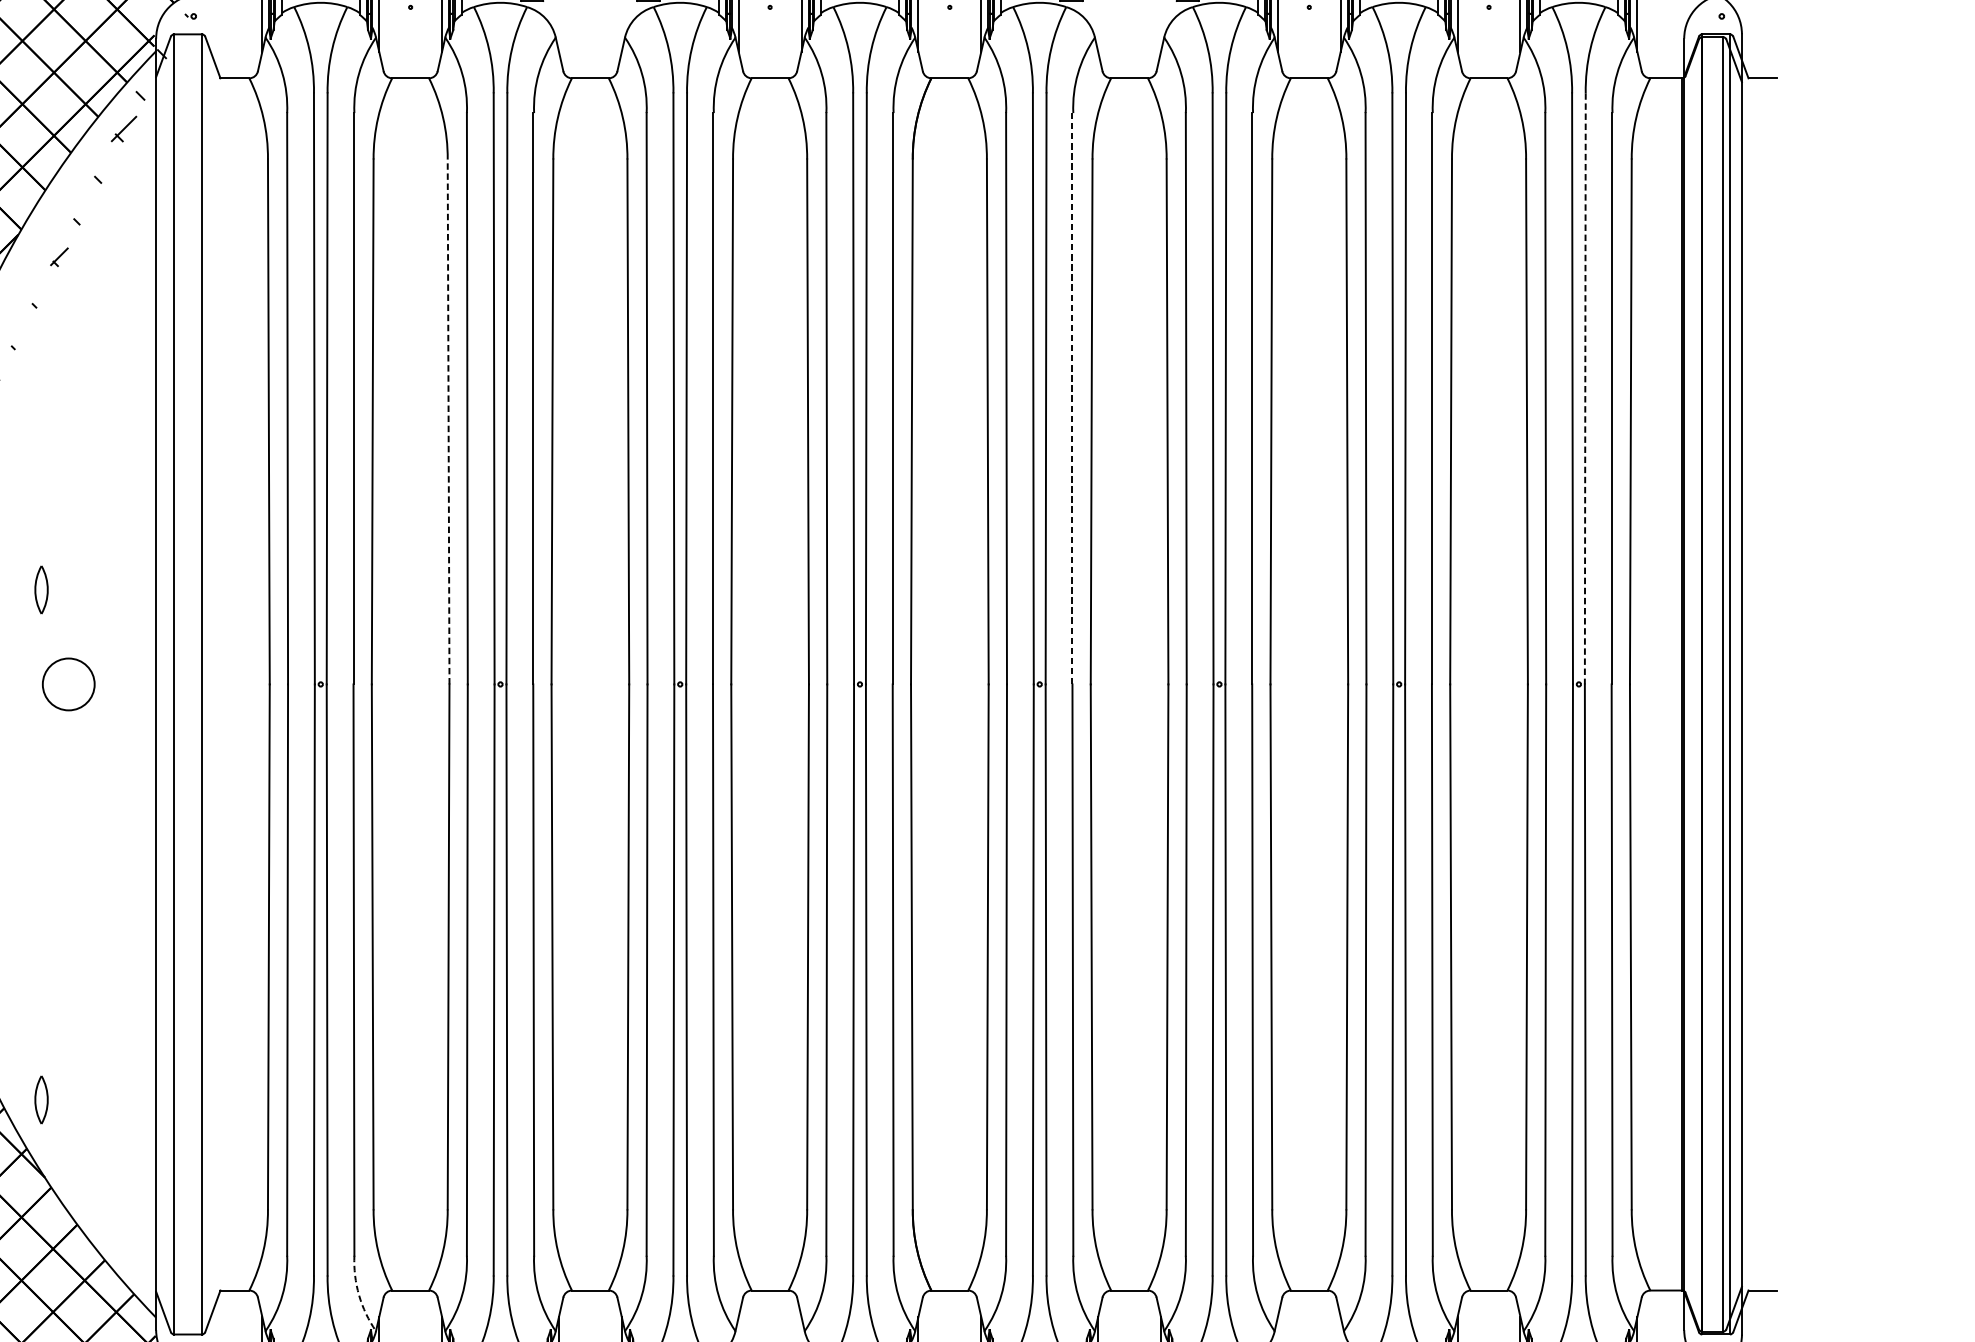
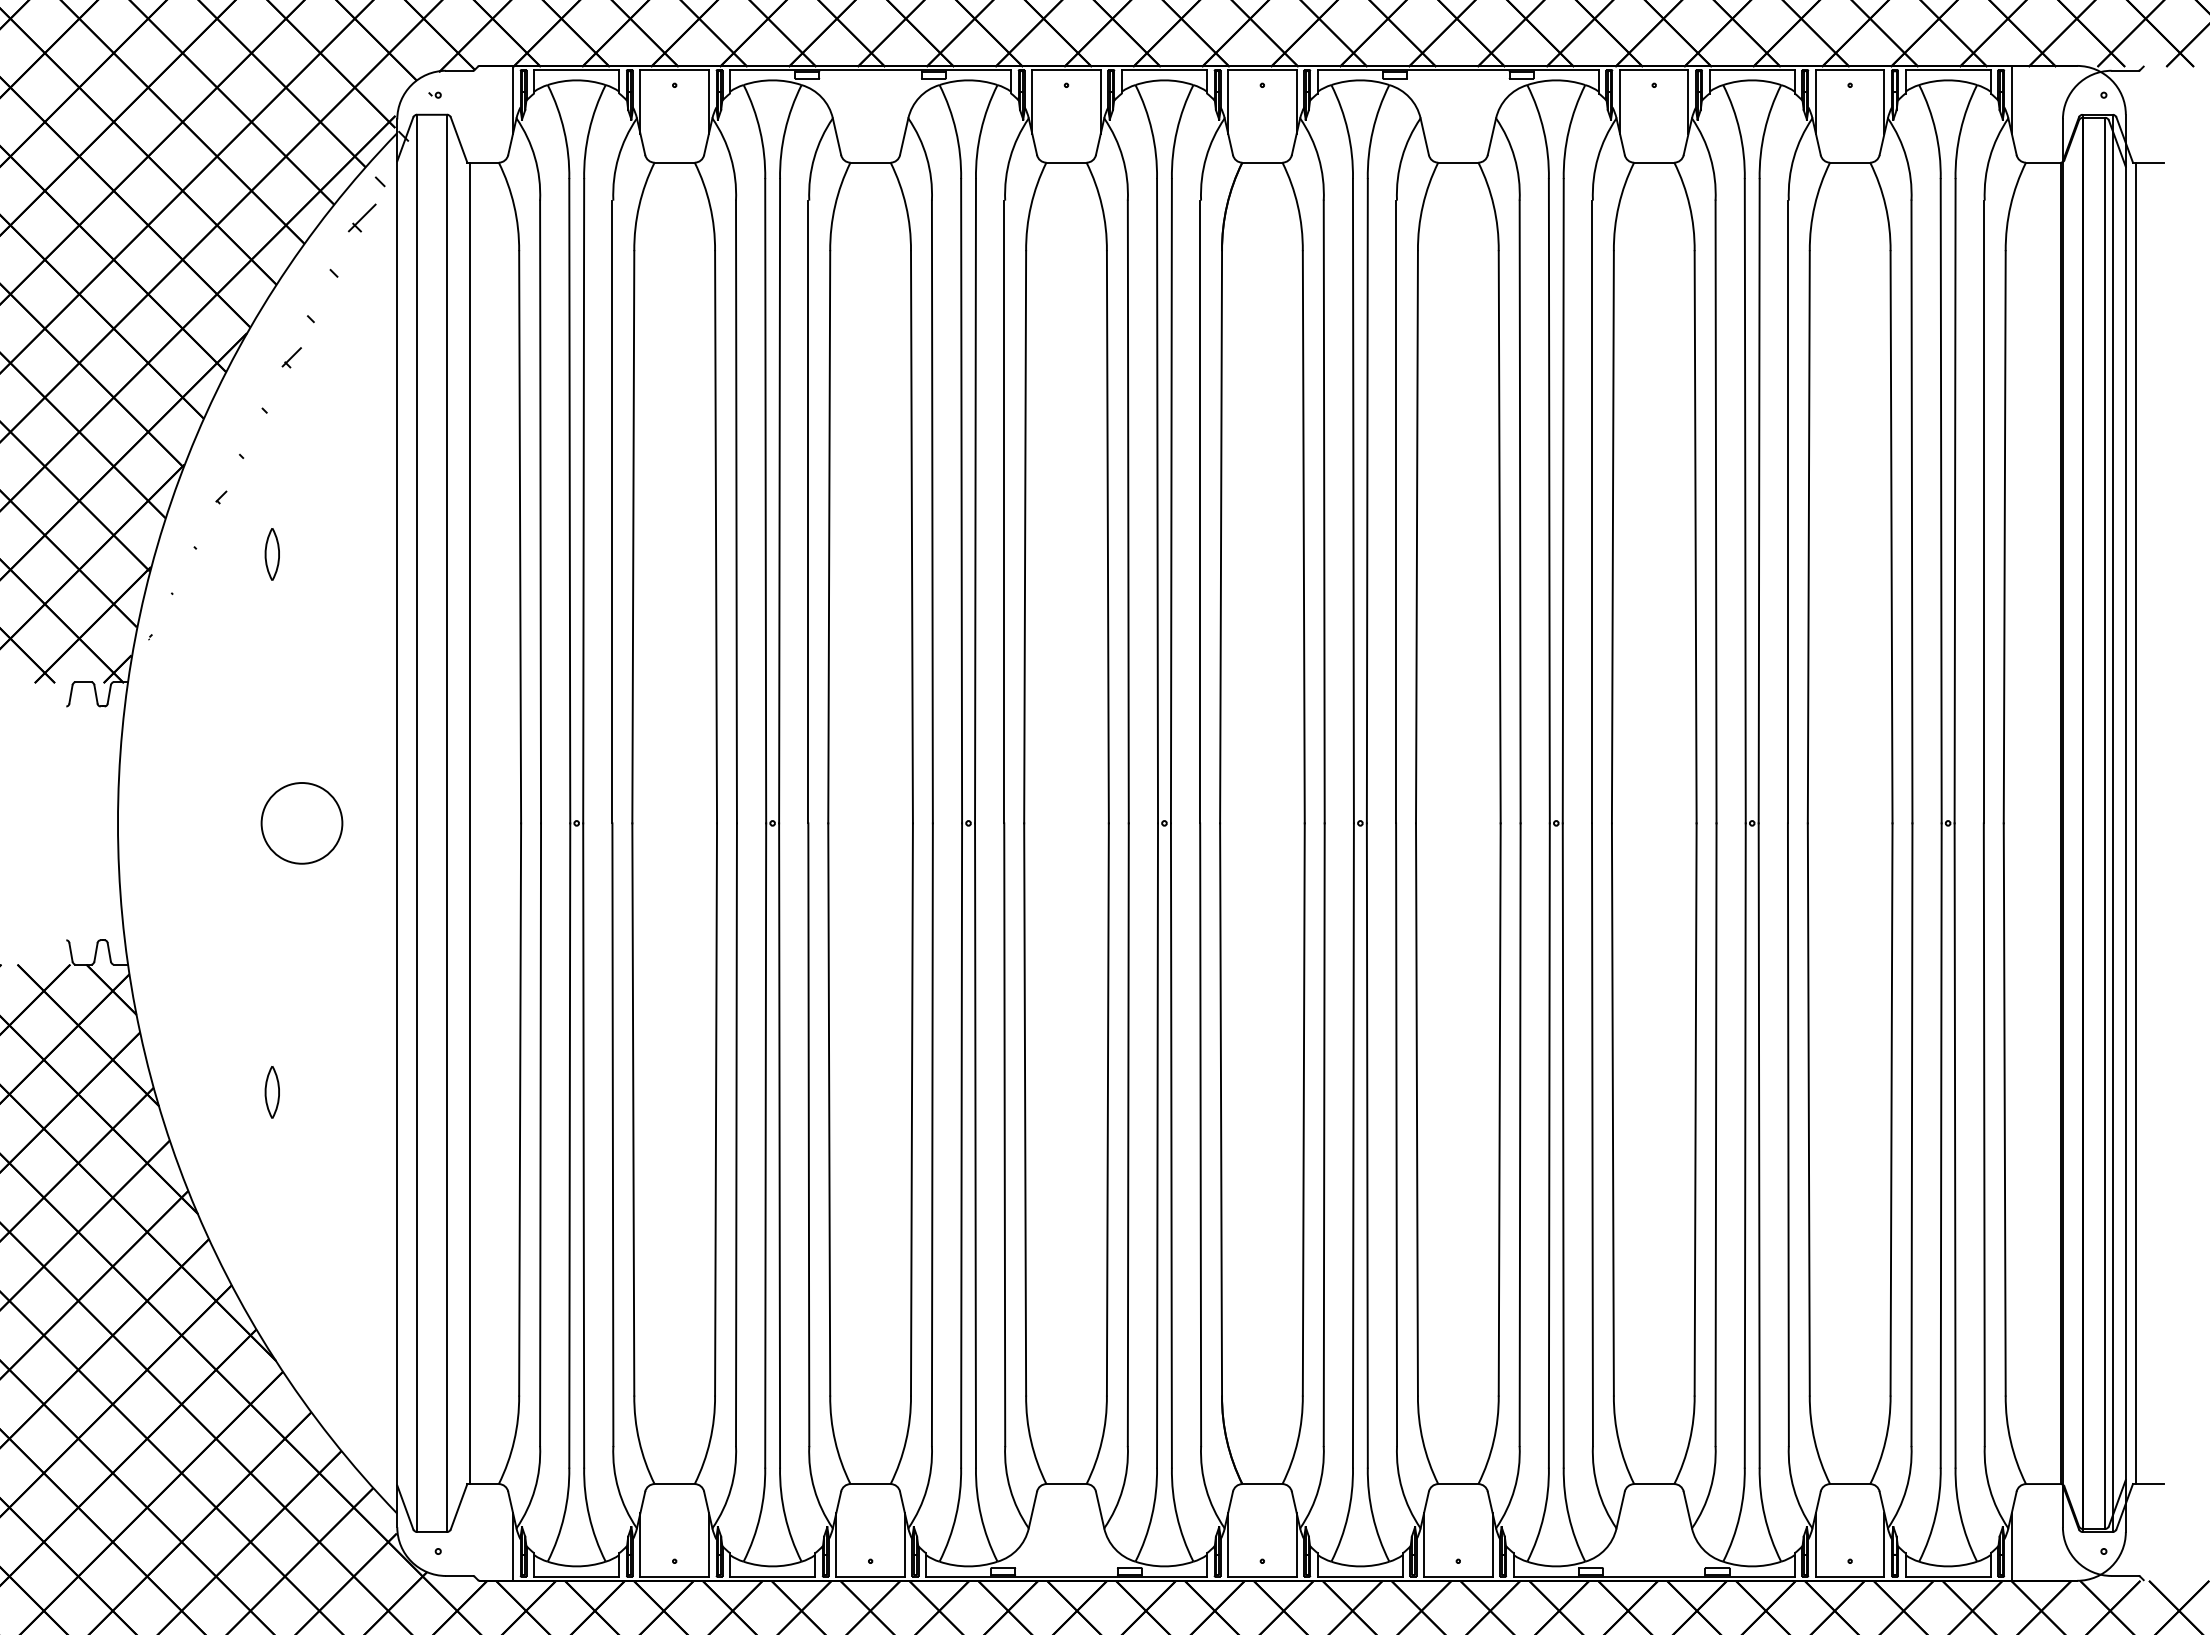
line: (1585, 389) -> (1955, 501), dashed -> solid
line: (1072, 398) -> (1396, 511), dashed -> solid
line: (449, 421) -> (716, 536), dashed -> solid
part: (40, 590) -> (271, 554), moved
circle: (68, 684) -> (301, 823), size x1.43
line: (223, 684) -> (470, 823), added
line: (1751, 684) -> (2136, 823), added
part: (40, 1100) -> (271, 1092), moved
arc: (359, 1295) -> (618, 1489), dashed -> solid

